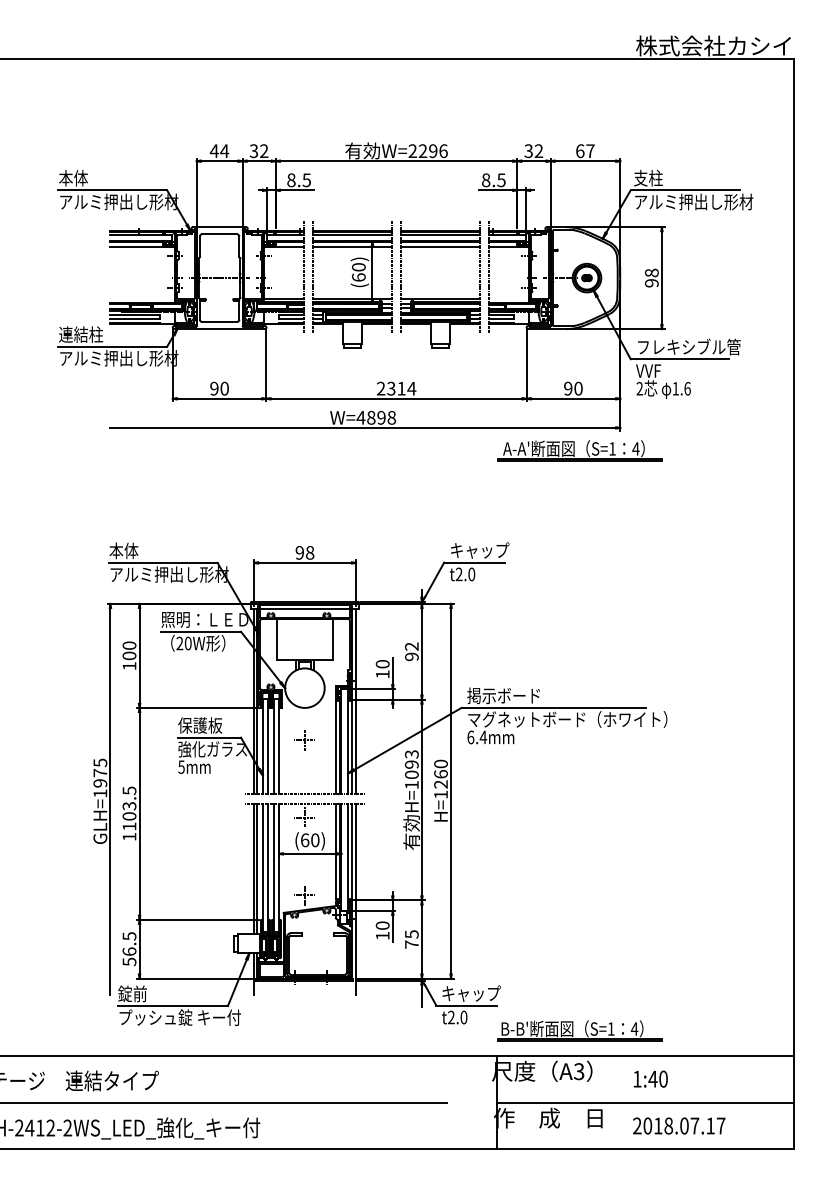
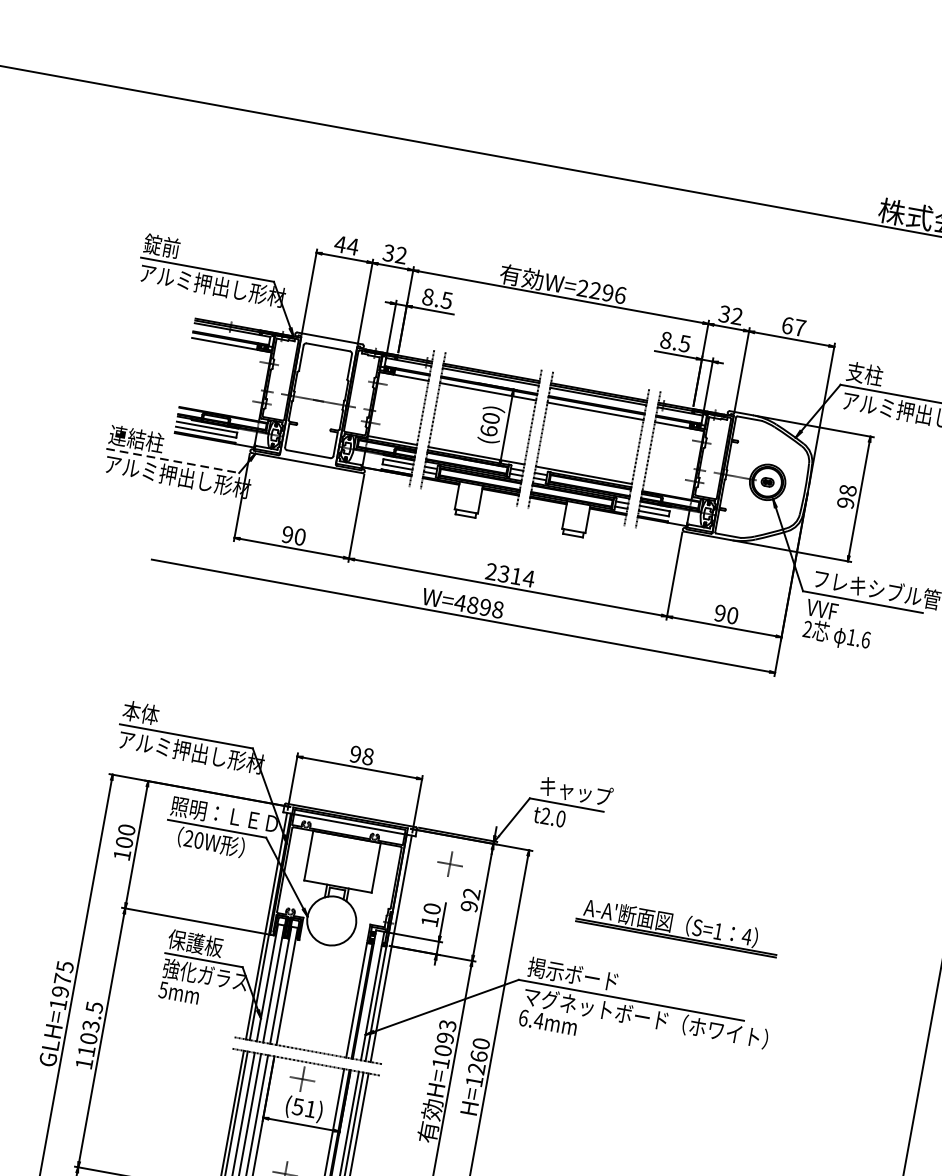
text: (73, 177) -> (162, 245), 本体 -> 錠前
line: (113, 346) -> (173, 460), solid -> dashed
part: (579, 450) -> (677, 926), moved
part: (304, 740) -> (450, 864), moved
text: (309, 840) -> (303, 1108), (60) -> (51)

